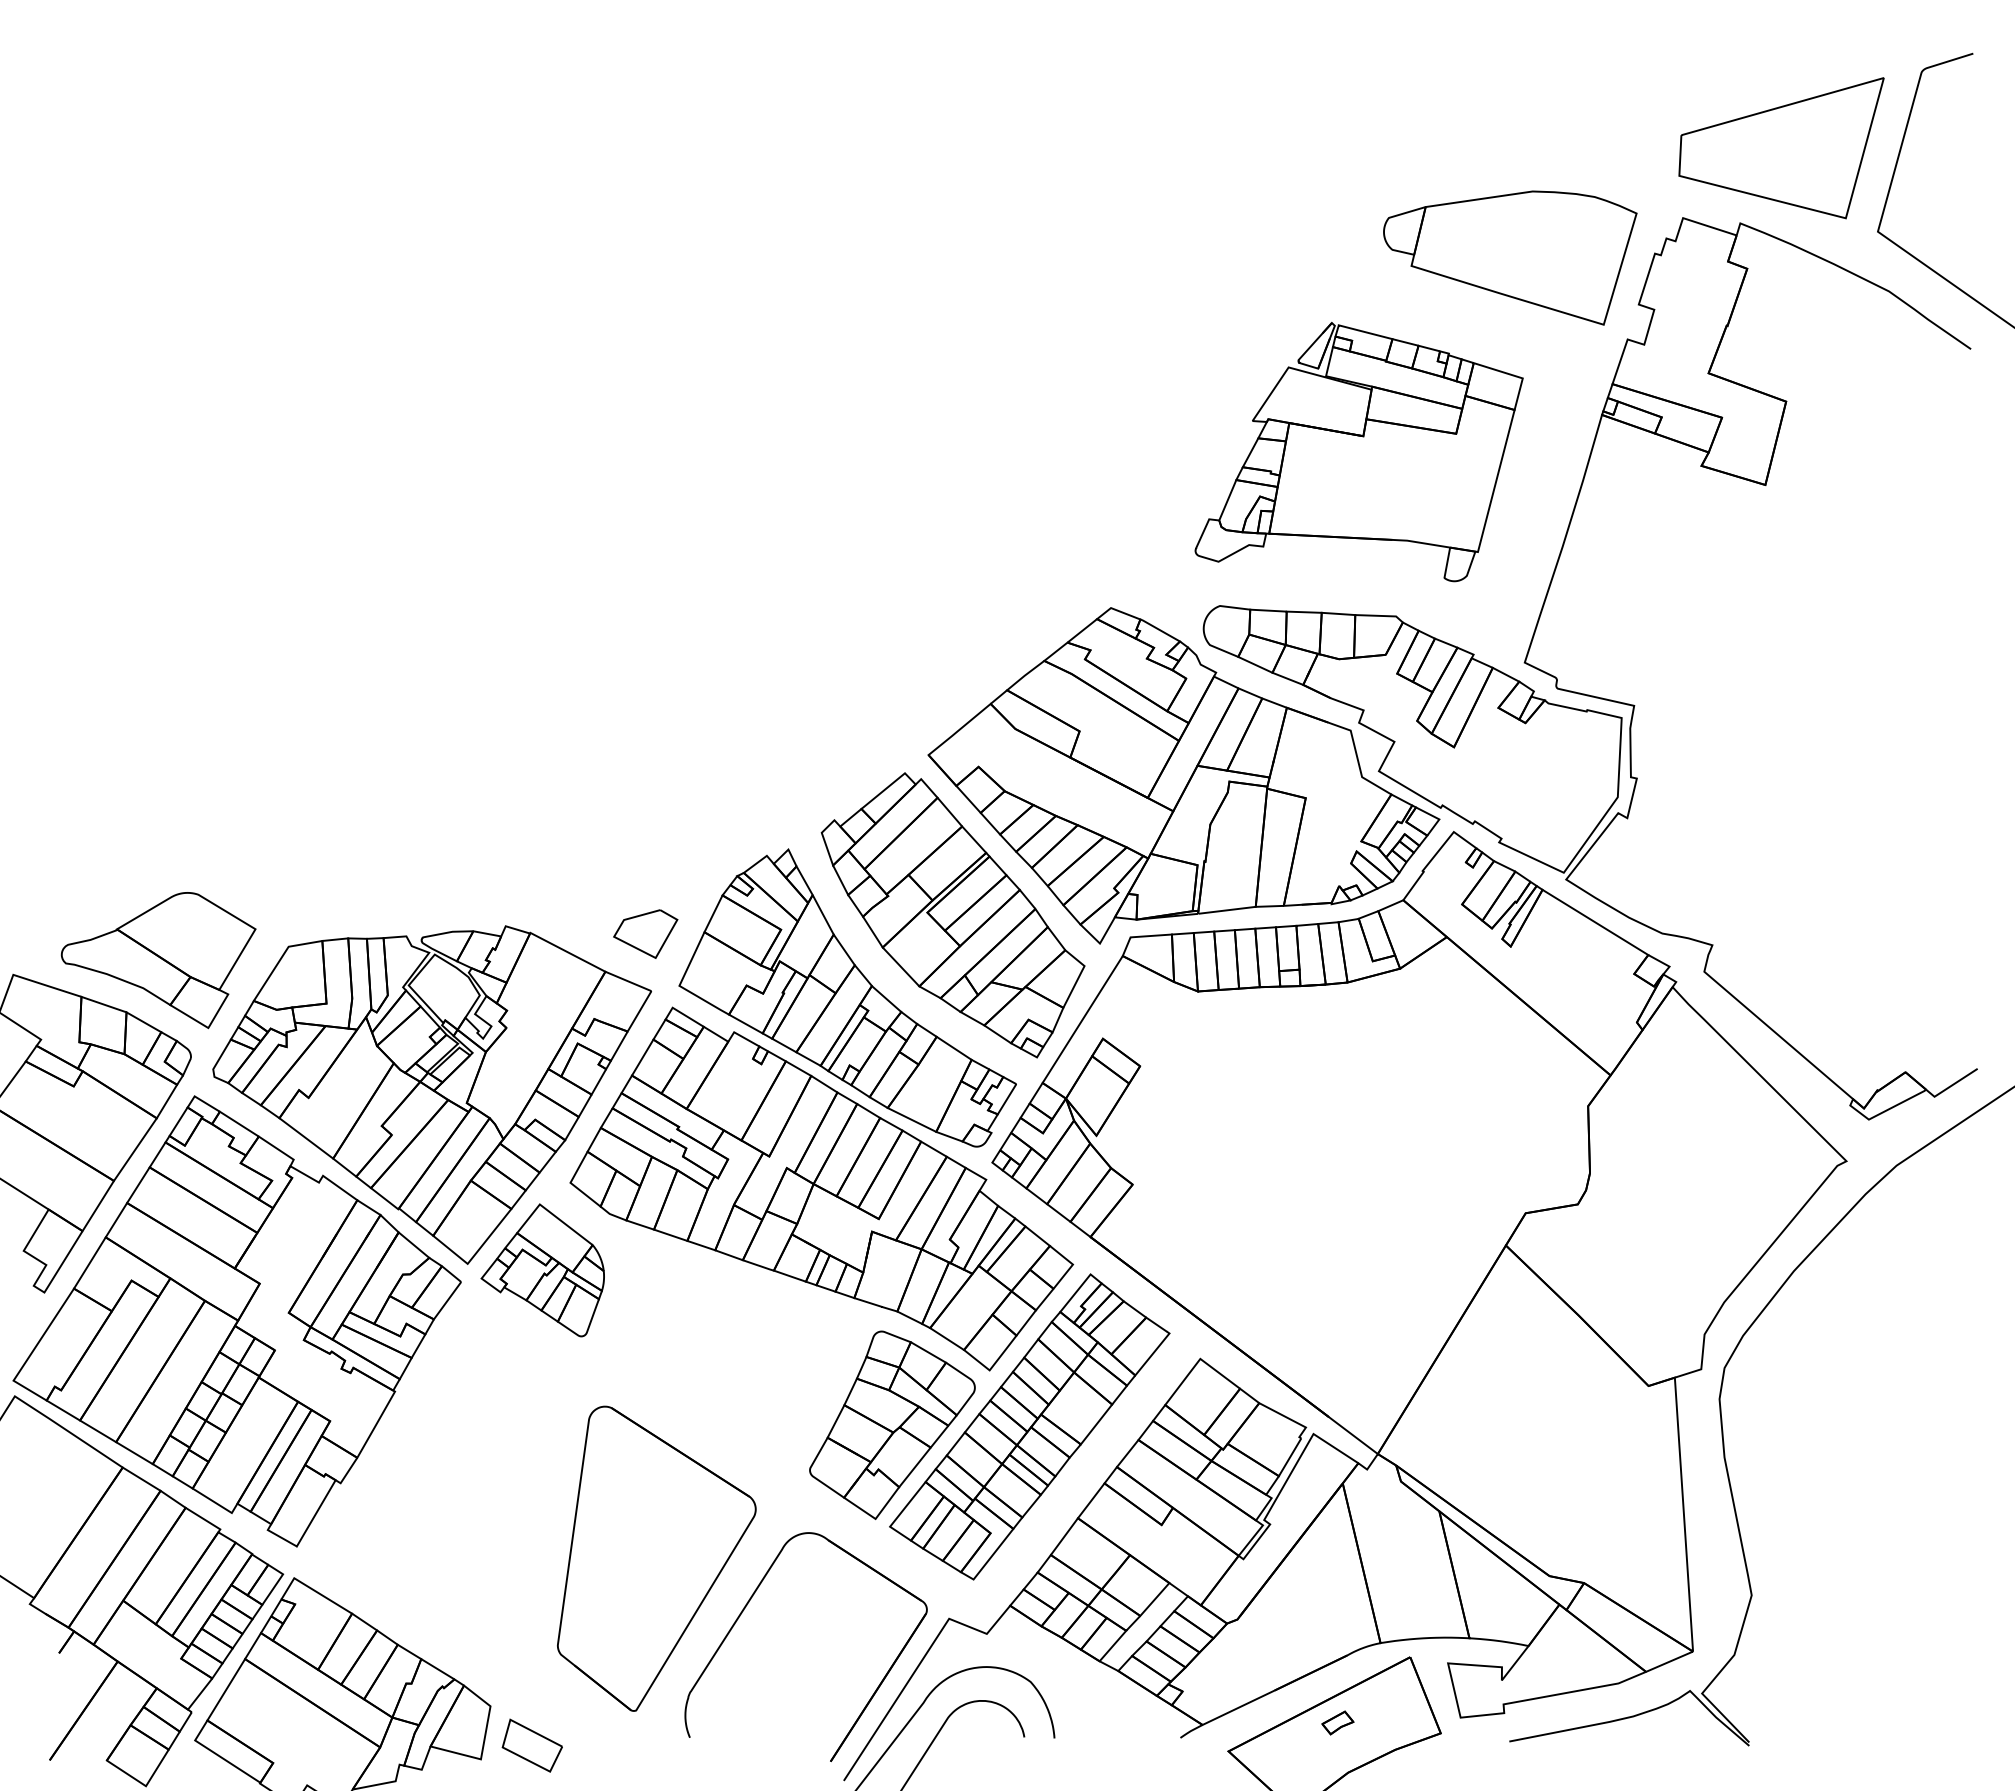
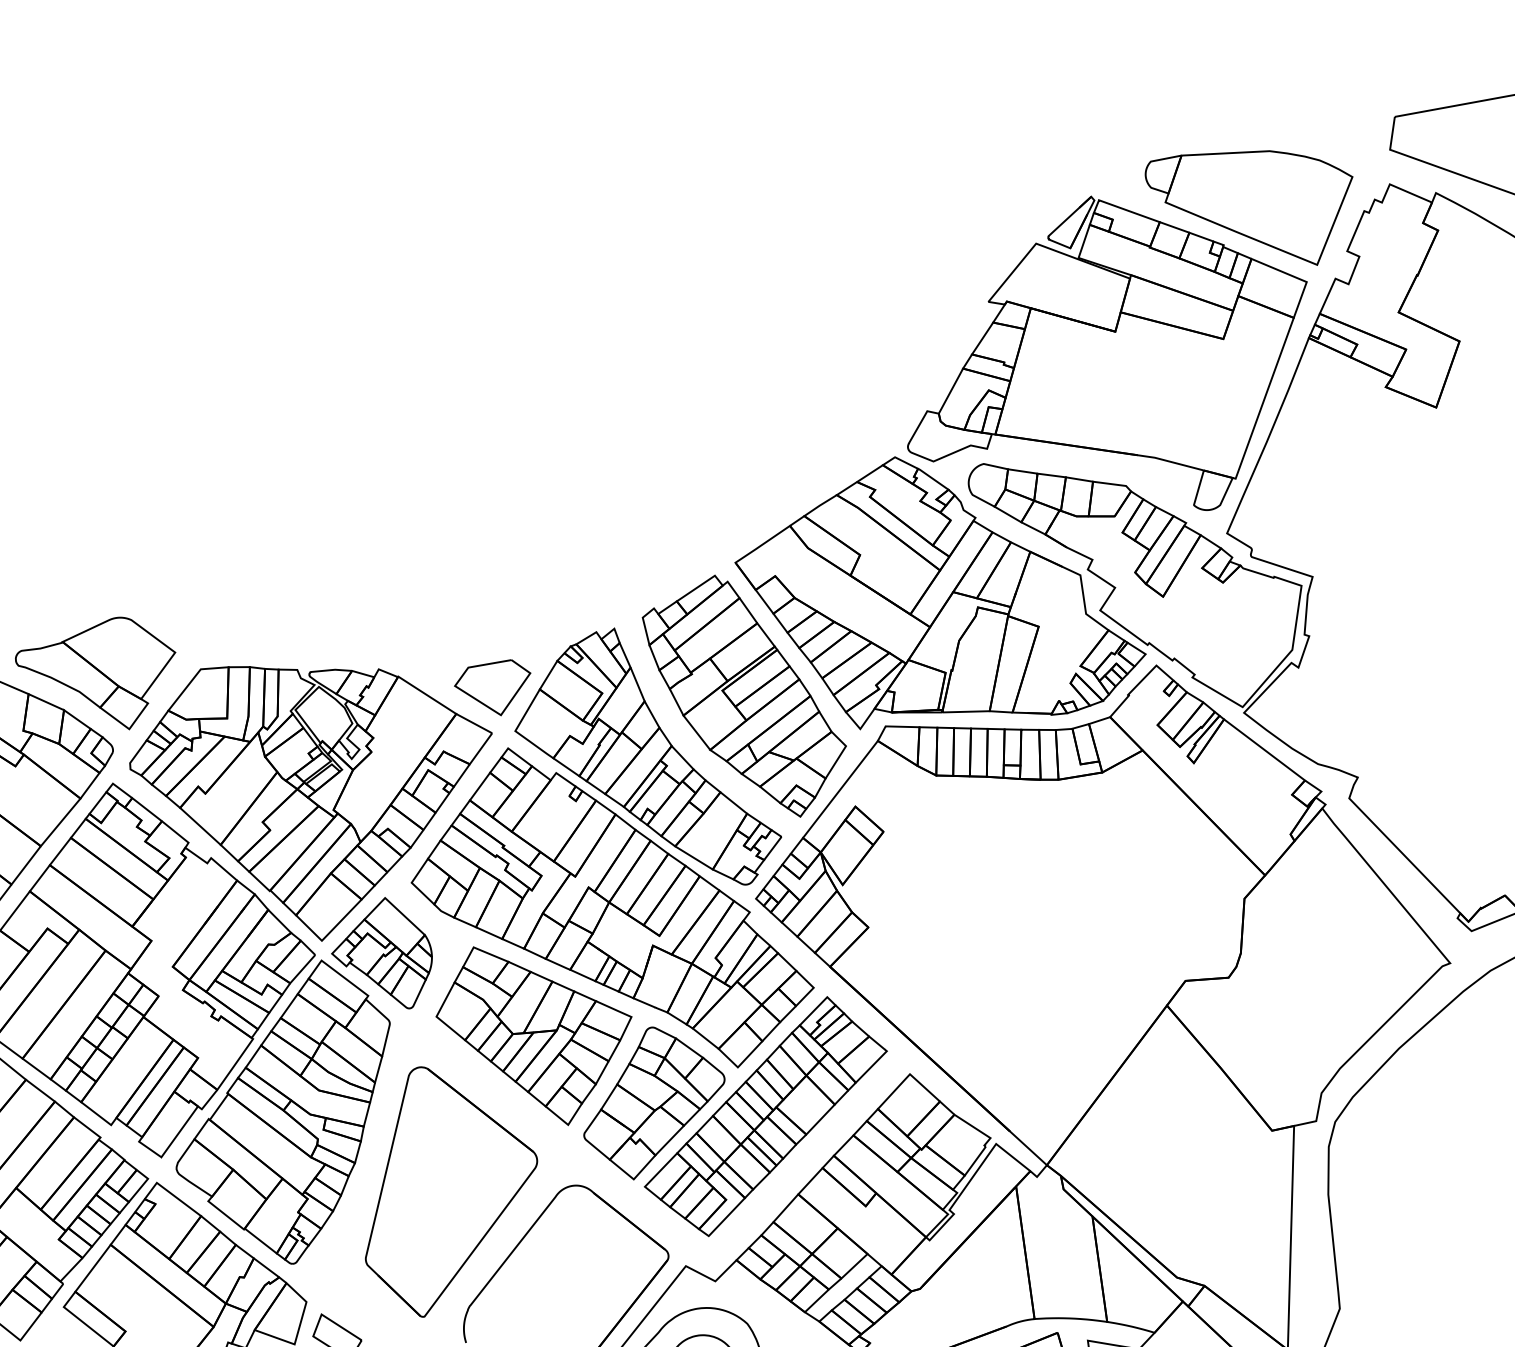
part: (1358, 451) -> (1108, 349), size x1.43
part: (645, 934) -> (491, 686), size x1.43
part: (734, 1357) -> (531, 1037), added
part: (437, 1474) -> (281, 1109), added

